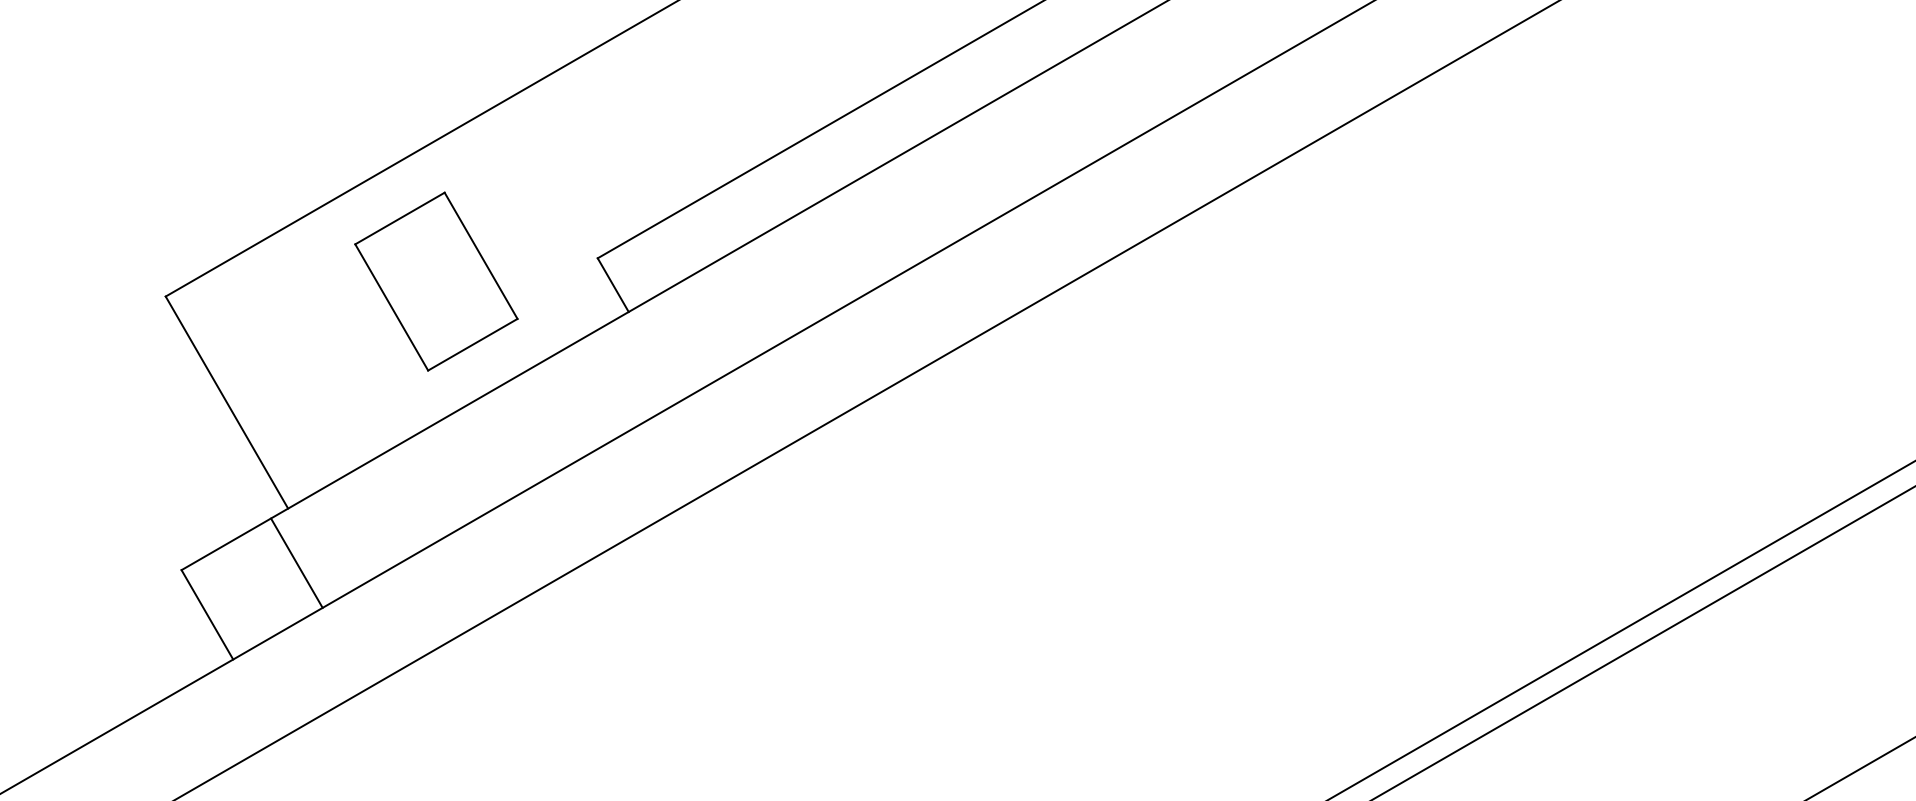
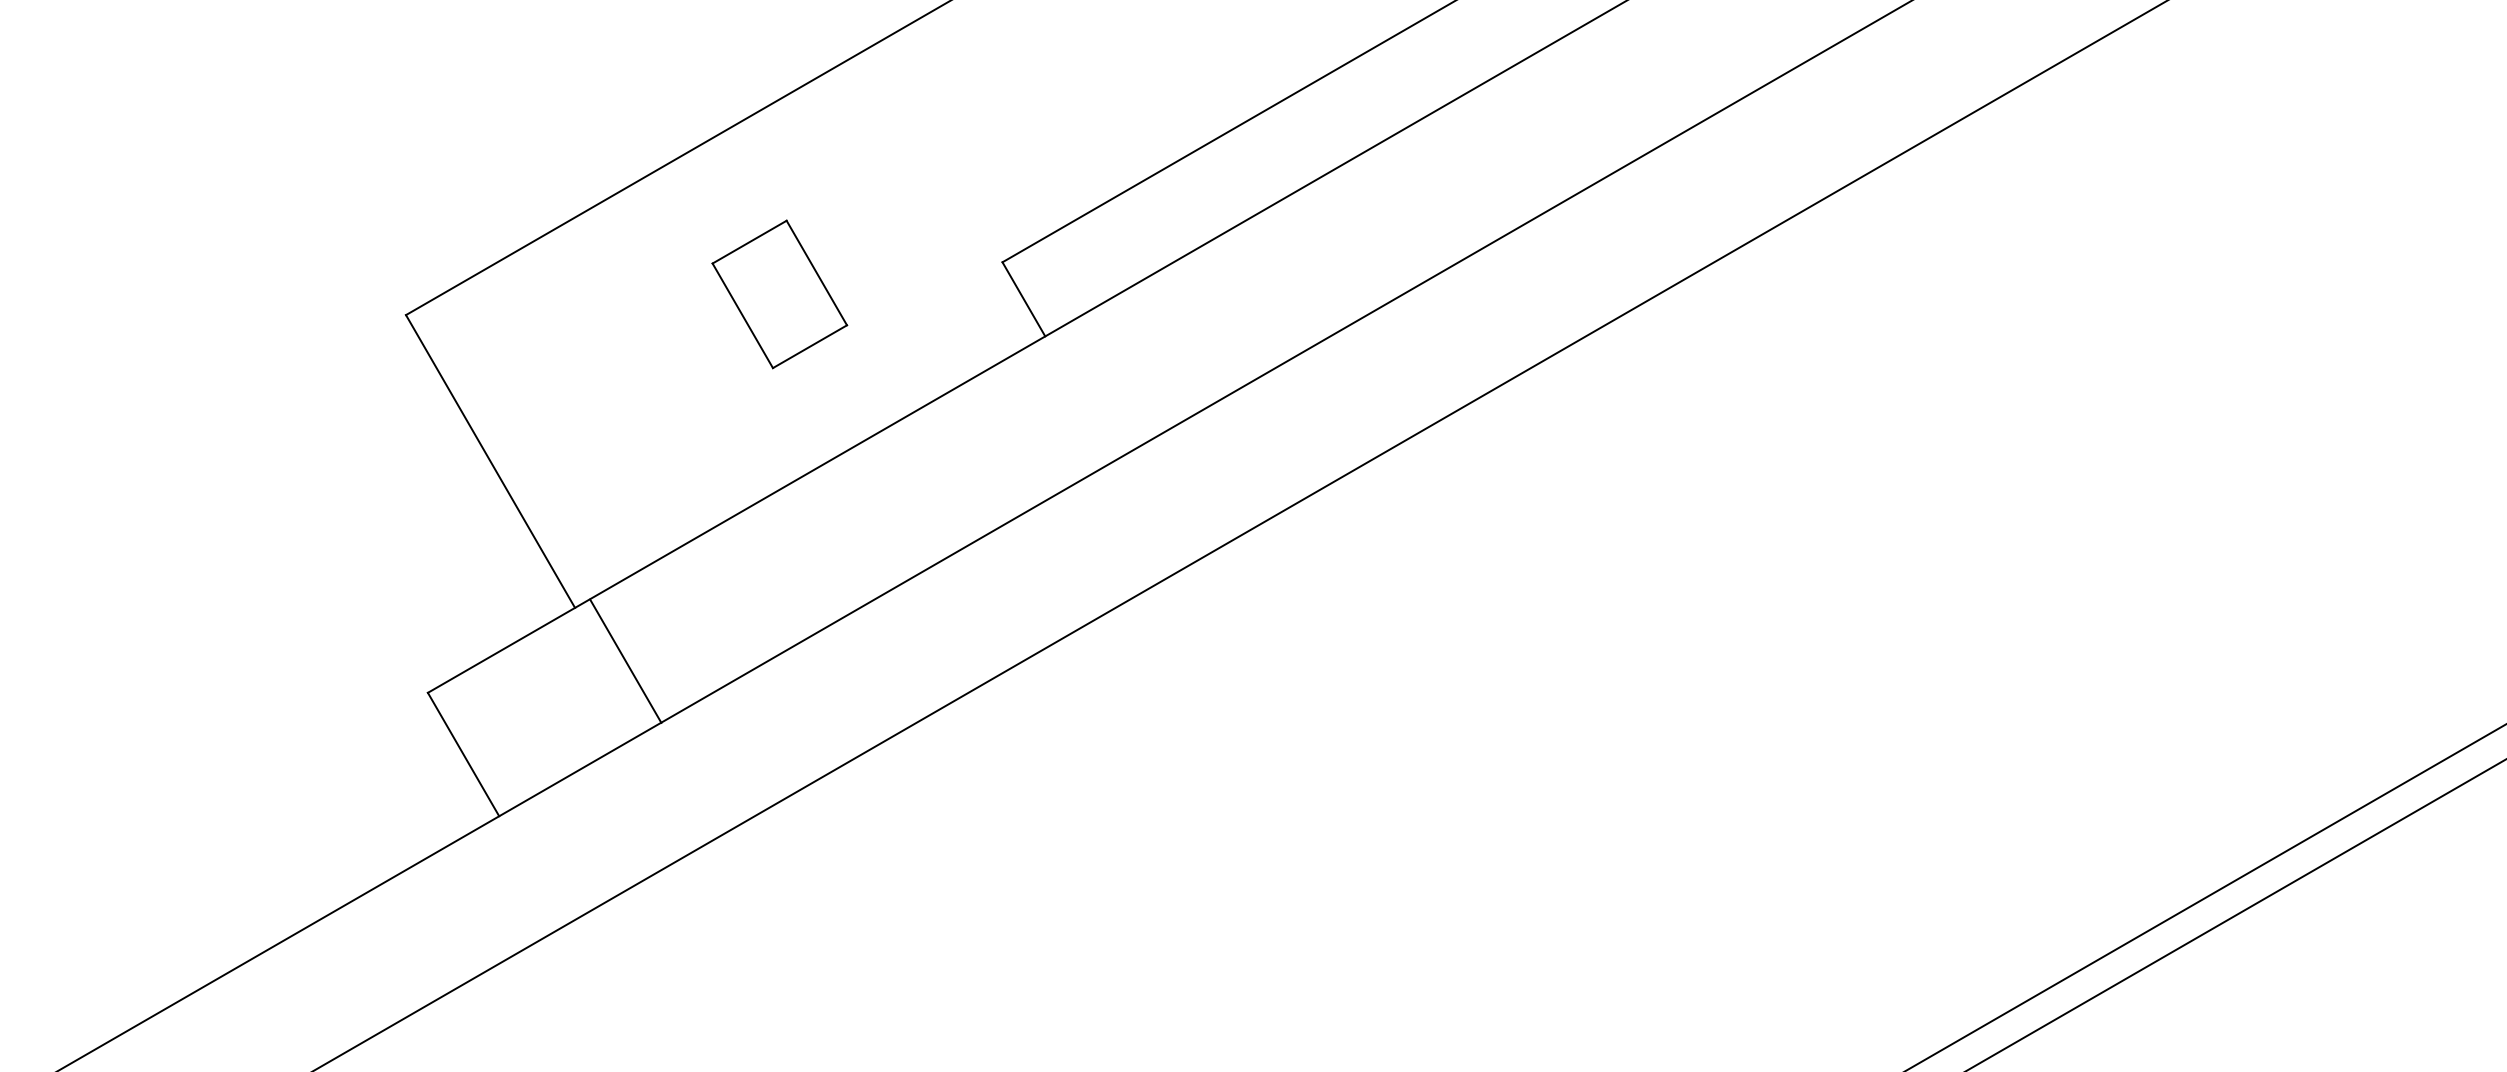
part: (436, 281) -> (779, 294), size x0.6
line: (296, 562) -> (625, 660), moved

